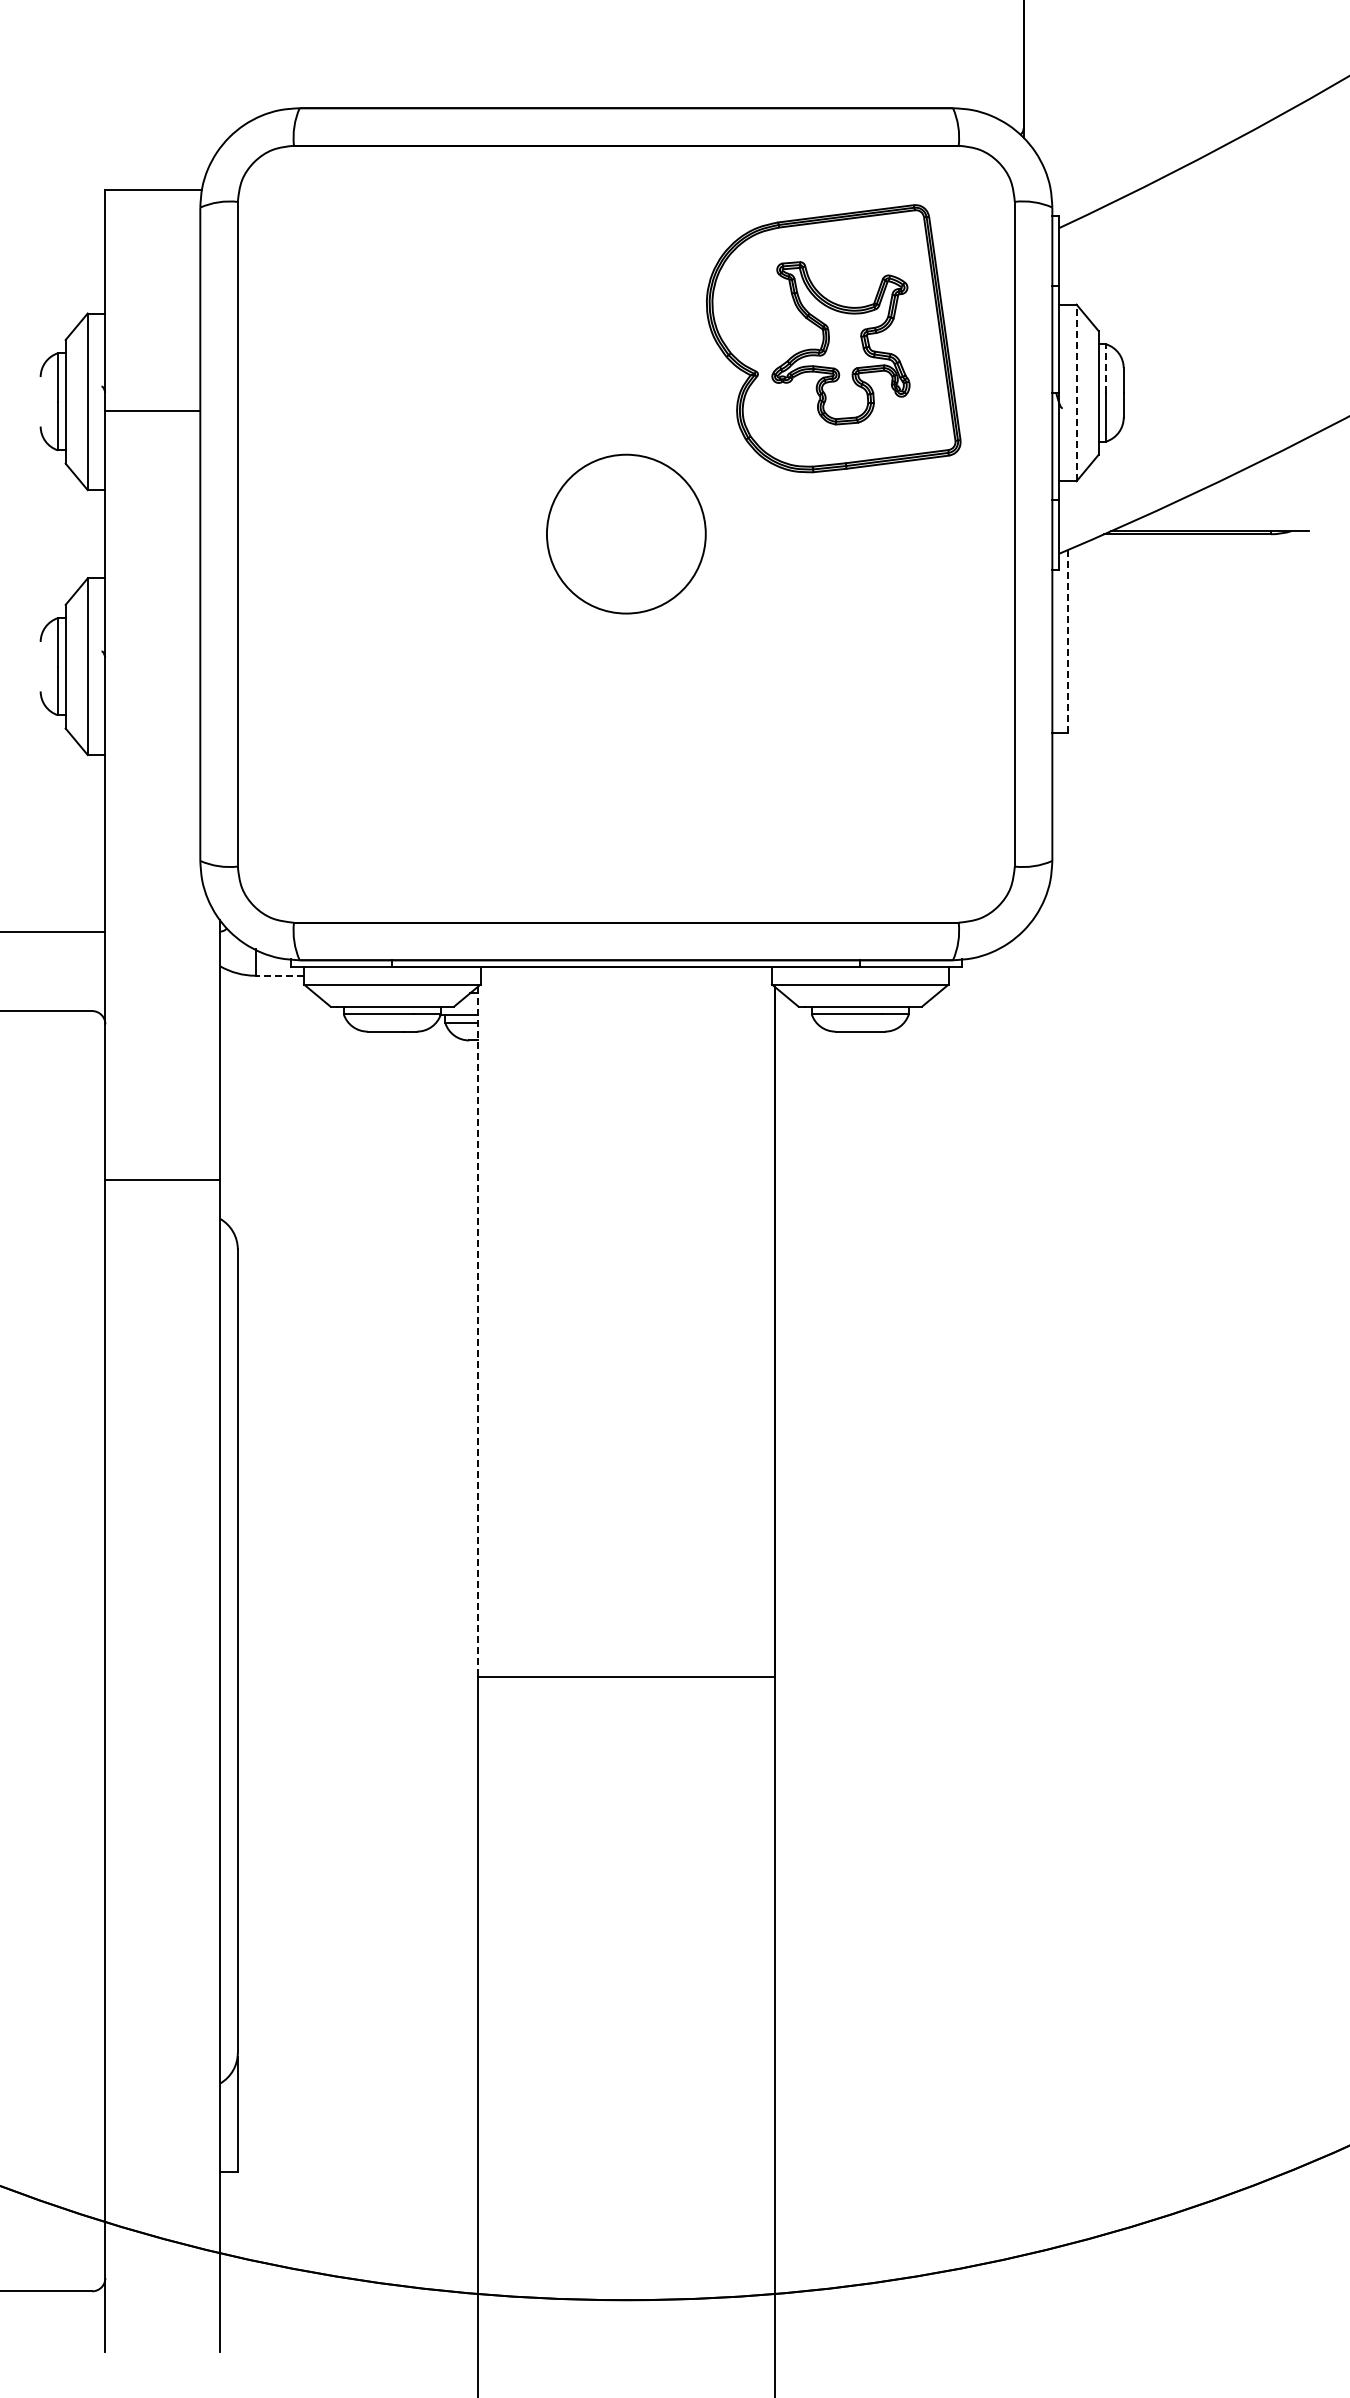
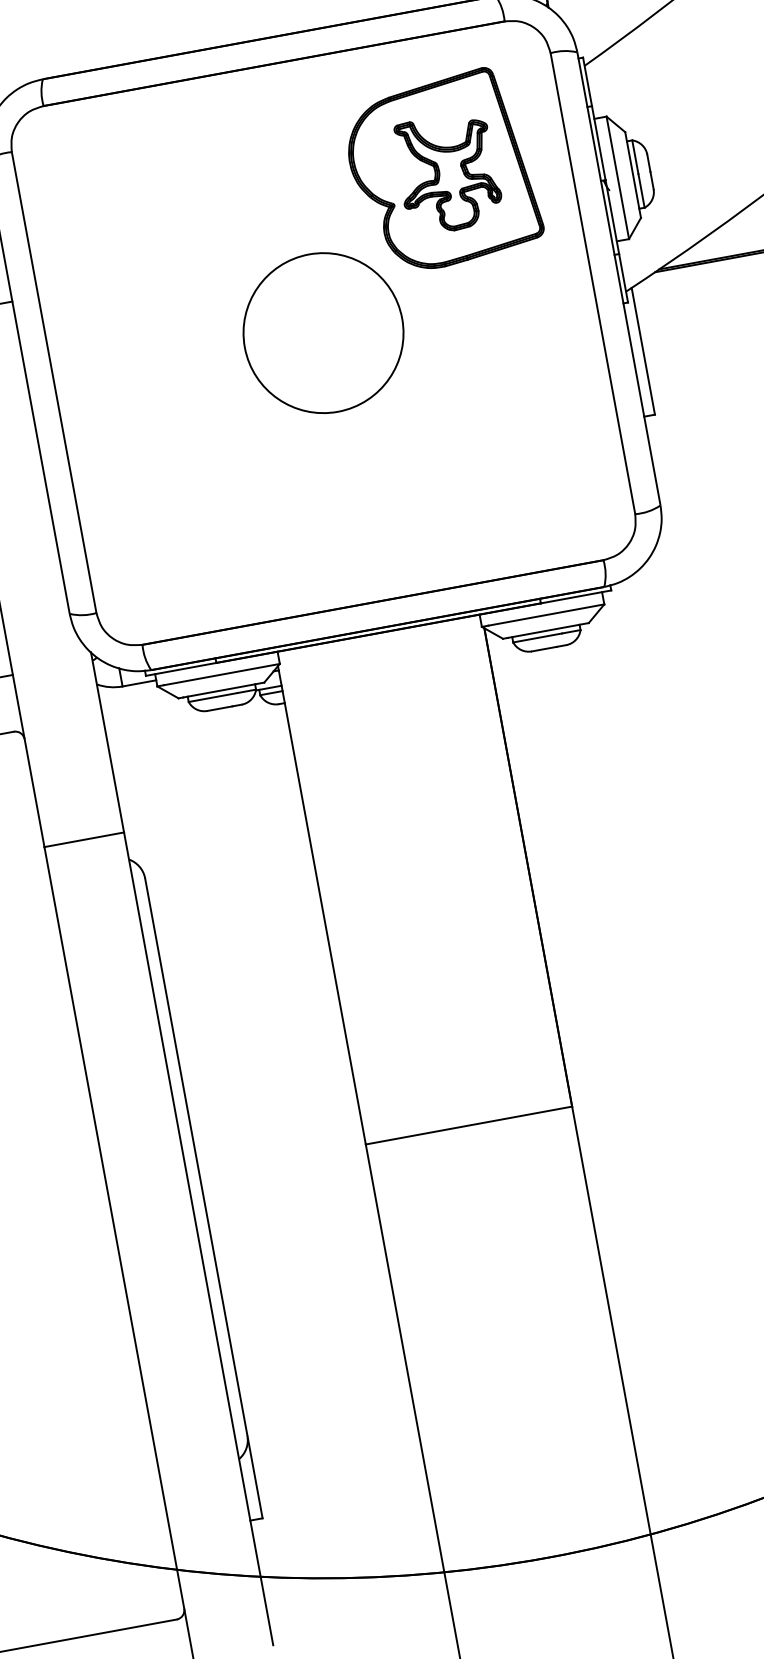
line: (1106, 368) -> (635, 157), dashed -> solid
line: (1076, 392) -> (617, 177), dashed -> solid
circle: (626, 533) -> (323, 332), size x1.43
line: (1067, 642) -> (643, 352), dashed -> solid
line: (279, 975) -> (139, 683), dashed -> solid
line: (477, 1332) -> (321, 905), dashed -> solid

